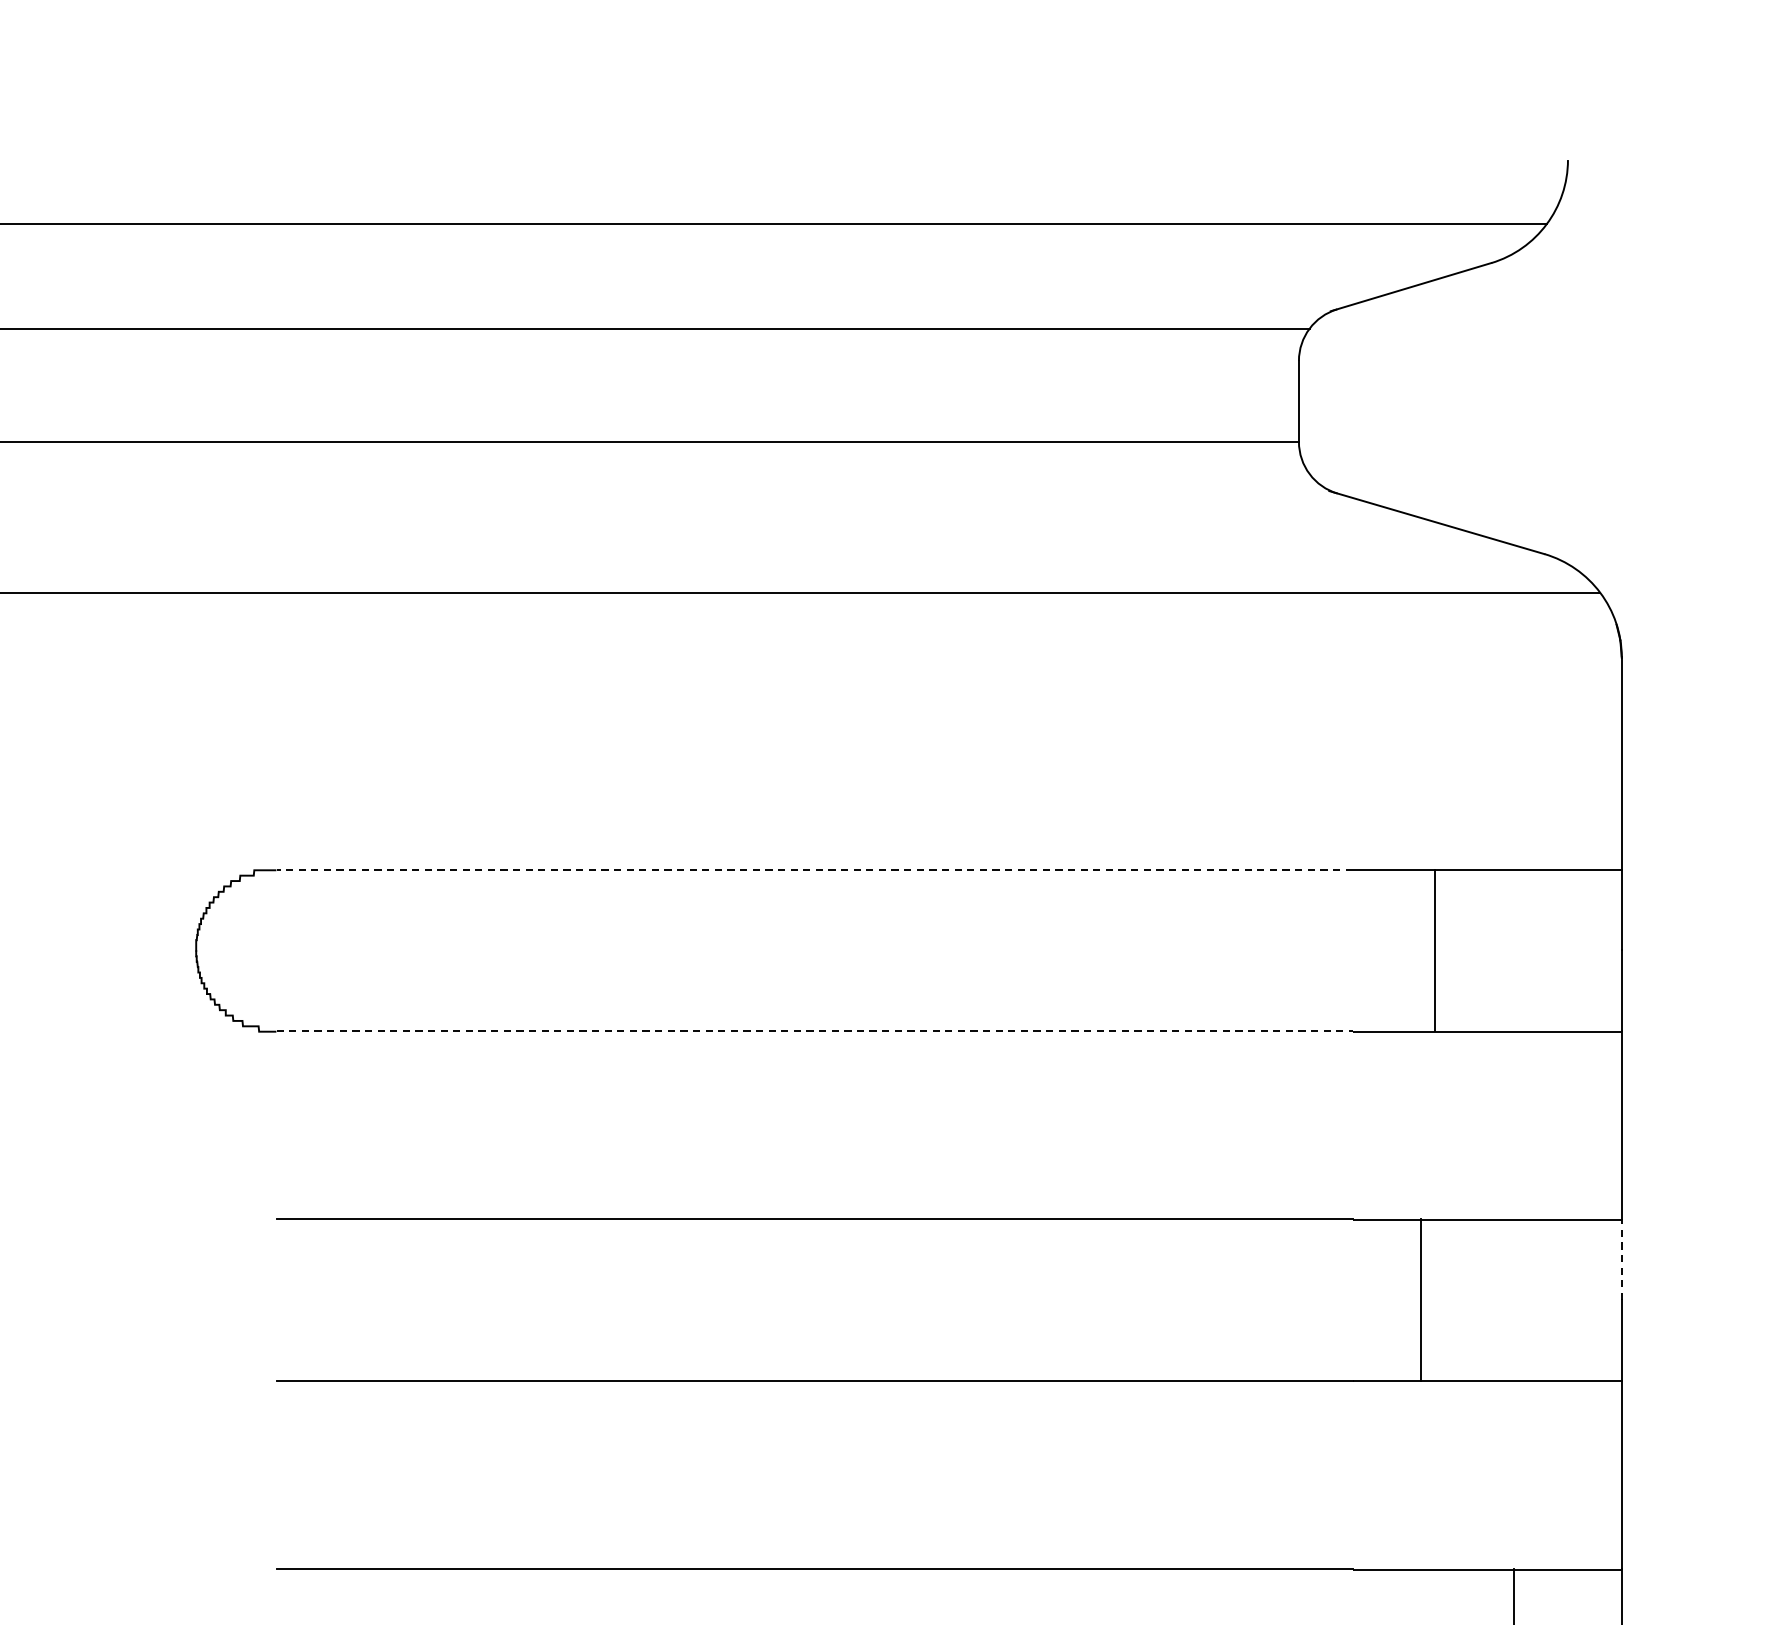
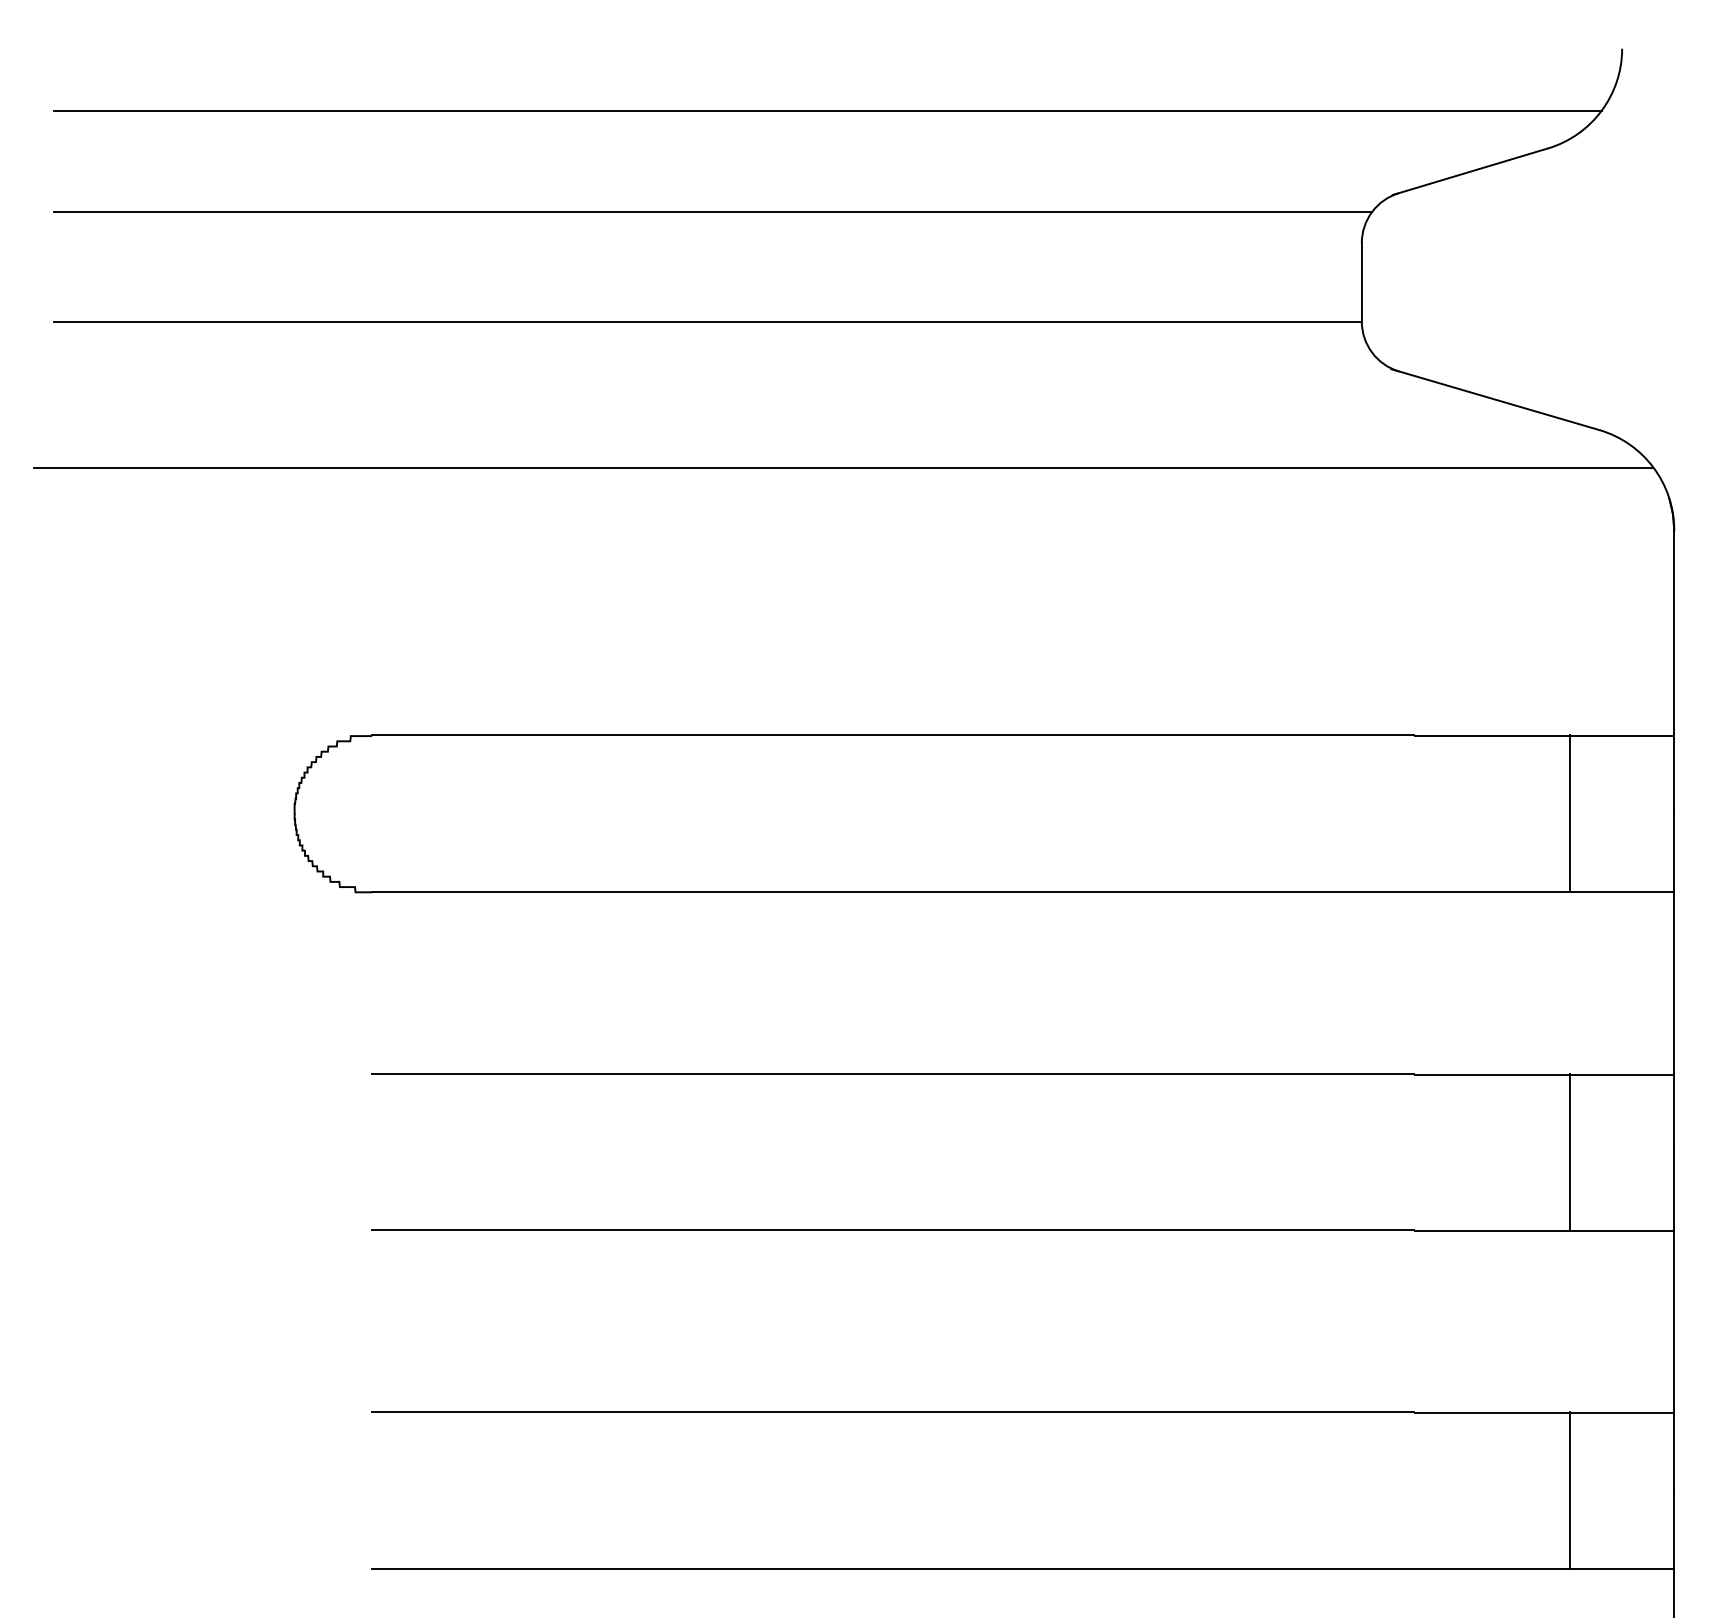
line: (815, 869) -> (893, 735), dashed -> solid
line: (1435, 950) -> (1570, 813), moved
line: (815, 1030) -> (893, 891), dashed -> solid
line: (1622, 1259) -> (1674, 1112), dashed -> solid
line: (1421, 1299) -> (1570, 1151), moved

